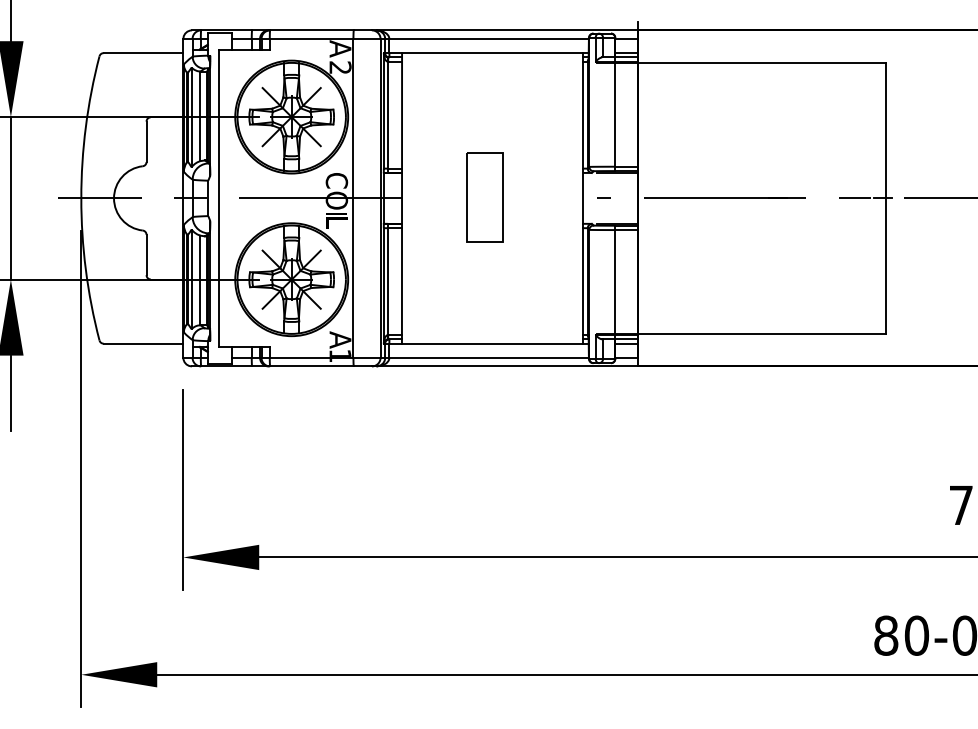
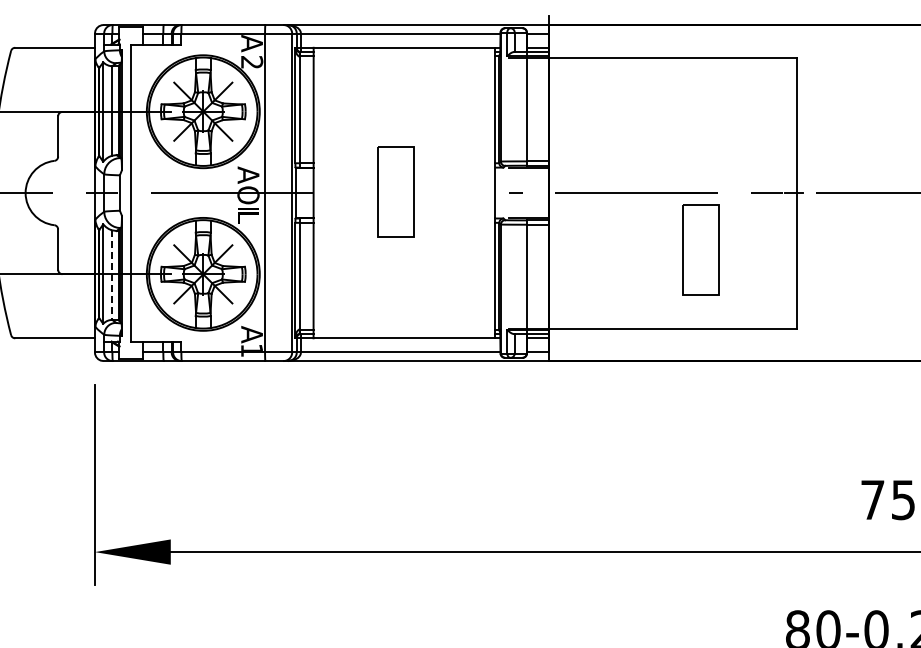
text: (336, 180) -> (248, 175), C -> A
part: (789, 255) -> (701, 250), added
line: (200, 280) -> (112, 275), solid -> dashed

